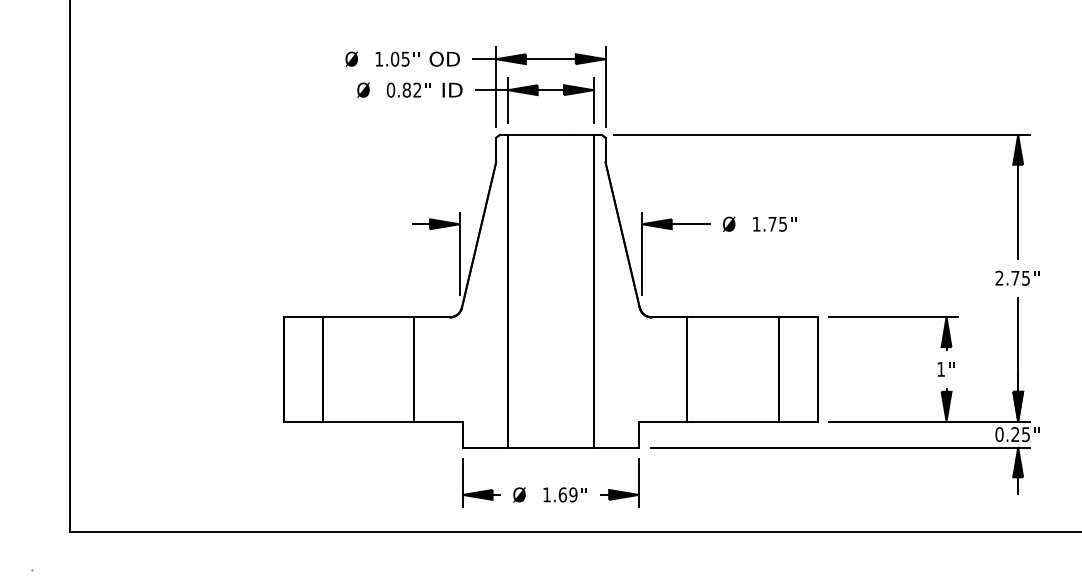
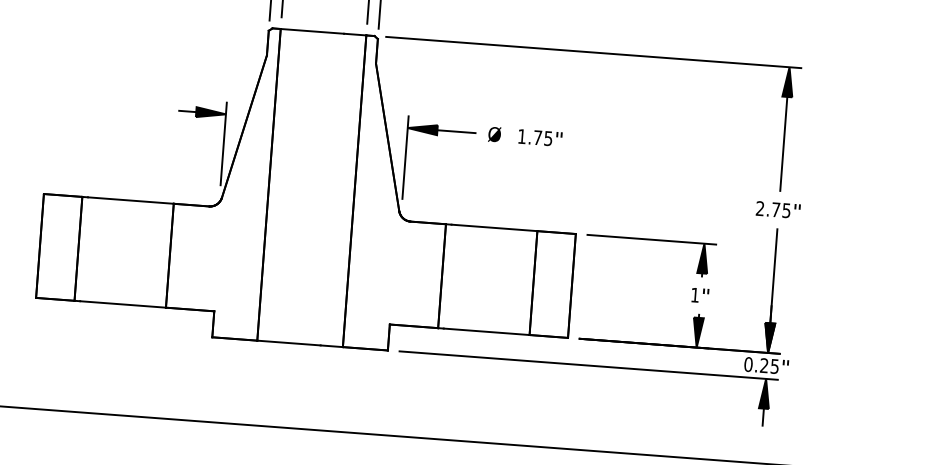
part: (550, 482) -> (297, 378), removed

